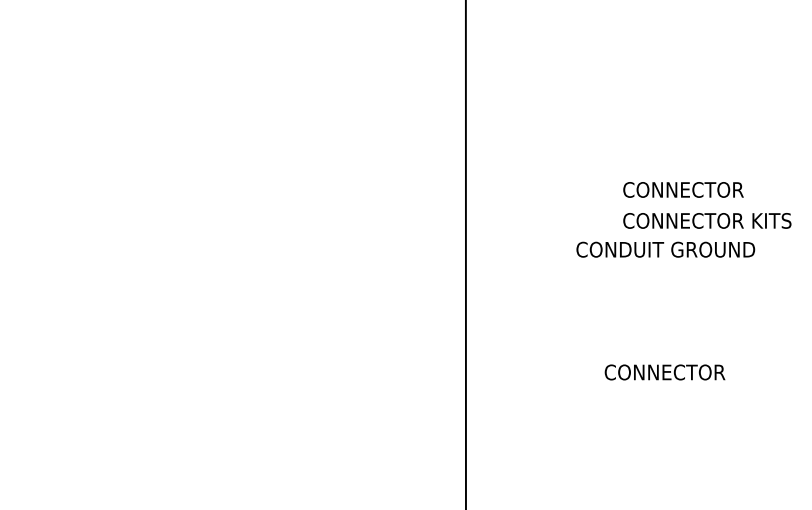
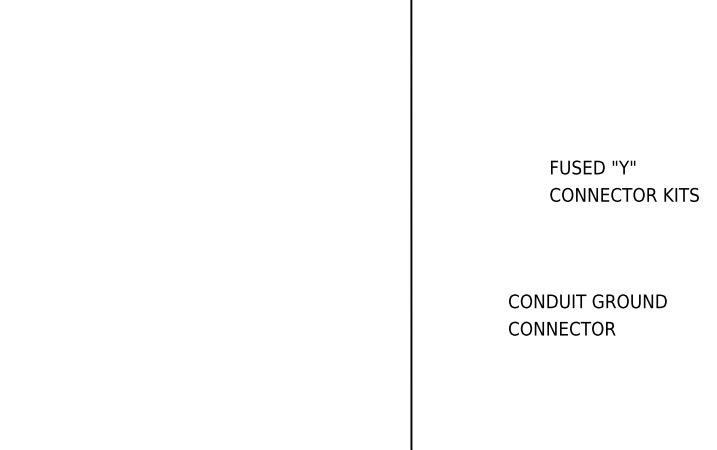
text: (683, 189) -> (603, 167), CONNECTOR -> FUSED "Y"
text: (665, 249) -> (587, 301), moved
text: (665, 372) -> (562, 328), moved

